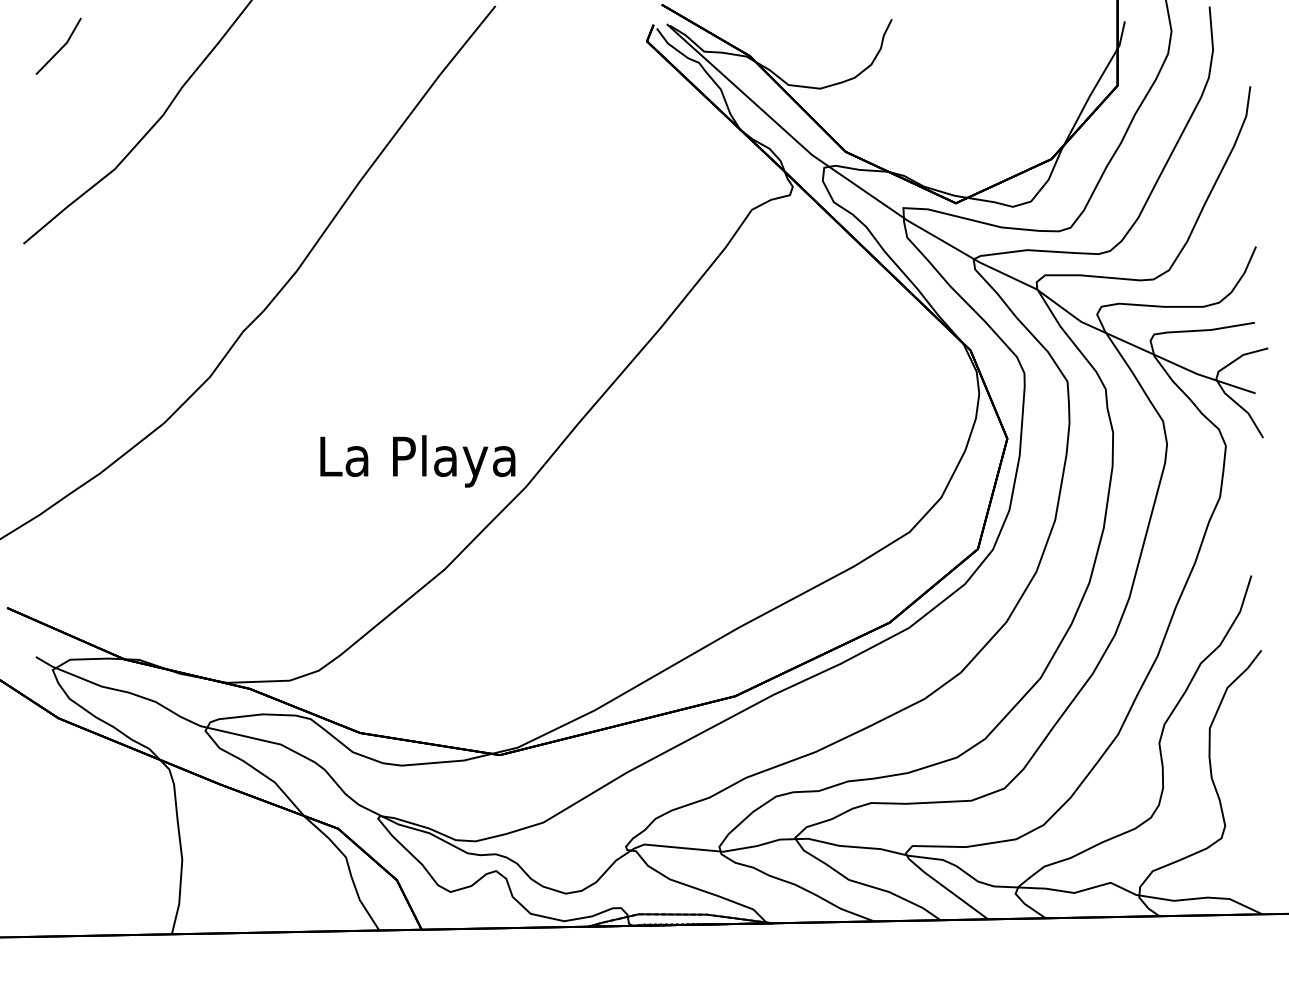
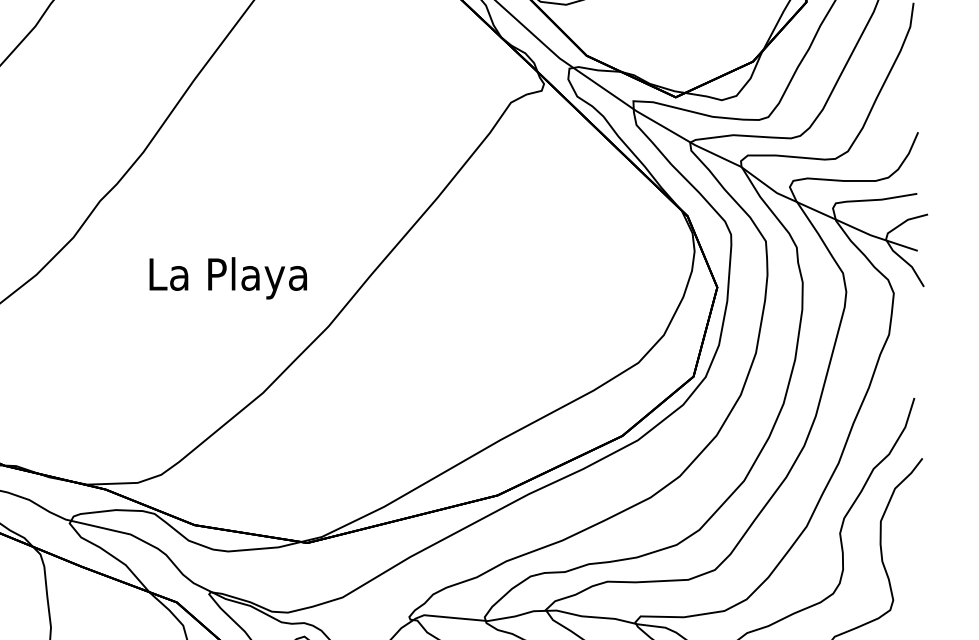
text: (417, 461) -> (228, 278), moved

